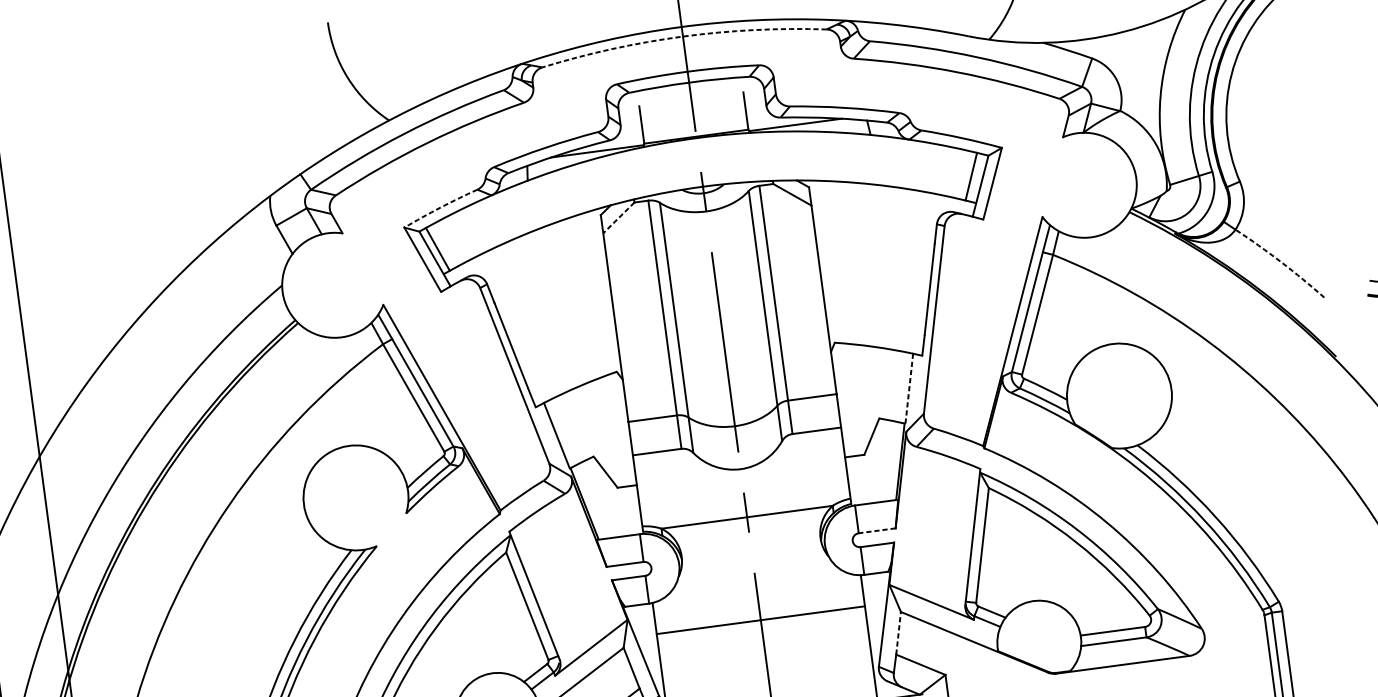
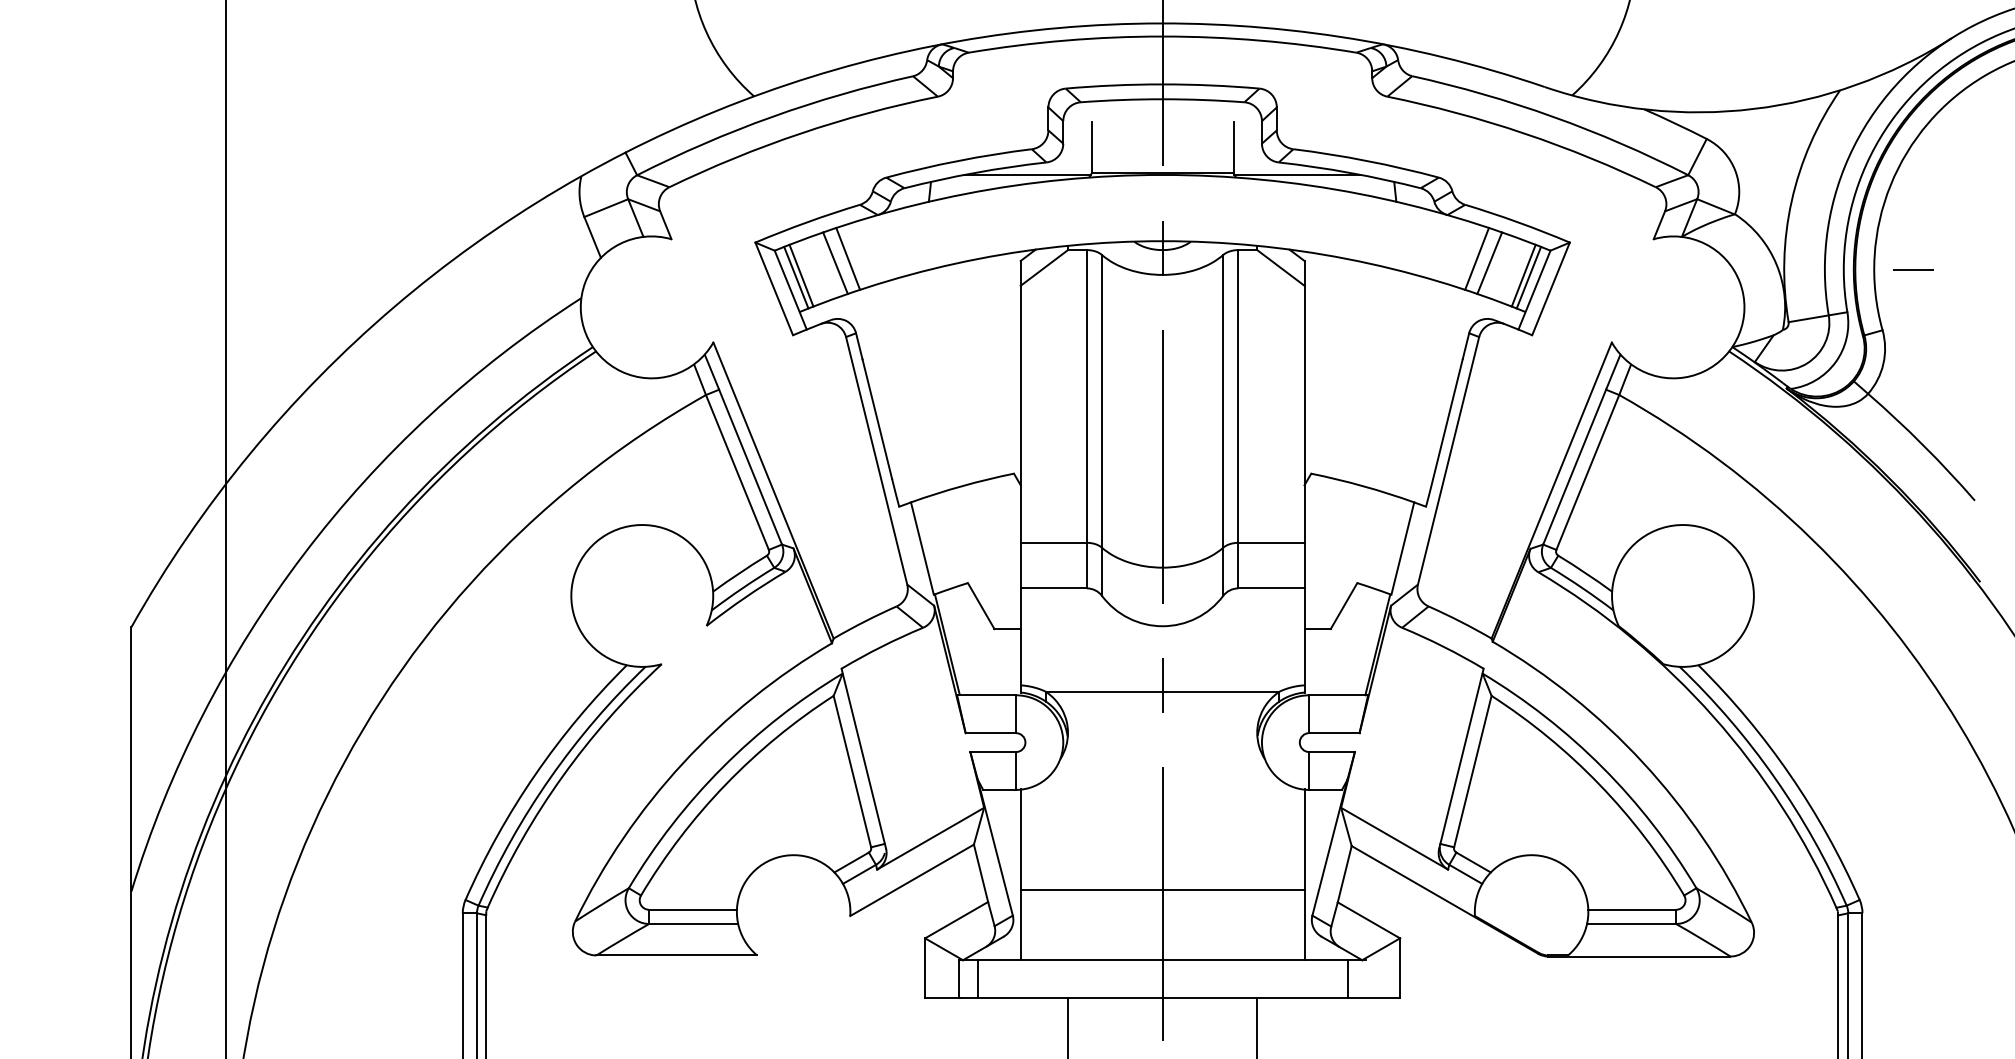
arc: (682, 36) -> (1162, 36), dashed -> solid
line: (1256, 134) -> (1913, 269), added
line: (934, 168) -> (1476, 258), added
line: (944, 170) -> (1489, 262), added
line: (974, 177) -> (1528, 277), added
arc: (440, 207) -> (807, 222), dashed -> solid
line: (618, 217) -> (1044, 267), dashed -> solid
line: (474, 230) -> (848, 258), added
line: (465, 234) -> (835, 262), added
line: (441, 247) -> (801, 275), added
arc: (1281, 262) -> (1923, 445), dashed -> solid
line: (909, 388) -> (1402, 548), dashed -> solid
line: (876, 531) -> (1333, 733), dashed -> solid
line: (760, 620) -> (1162, 890), moved
line: (898, 633) -> (1344, 874), dashed -> solid

